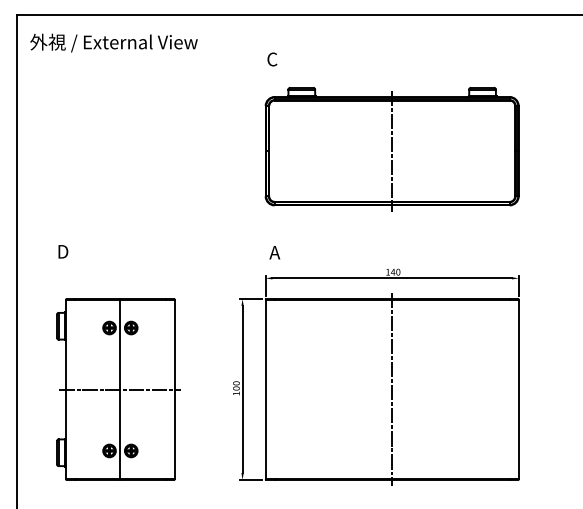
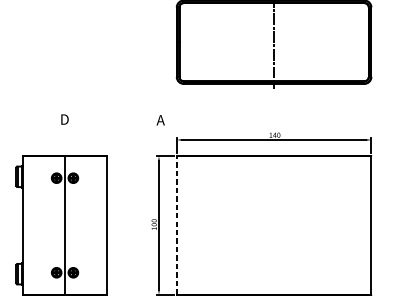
text: (63, 251) -> (65, 119), moved
text: (274, 252) -> (160, 120), moved
line: (120, 389) -> (65, 225), removed
line: (265, 389) -> (176, 225), solid -> dashed
line: (392, 389) -> (274, 225), removed

